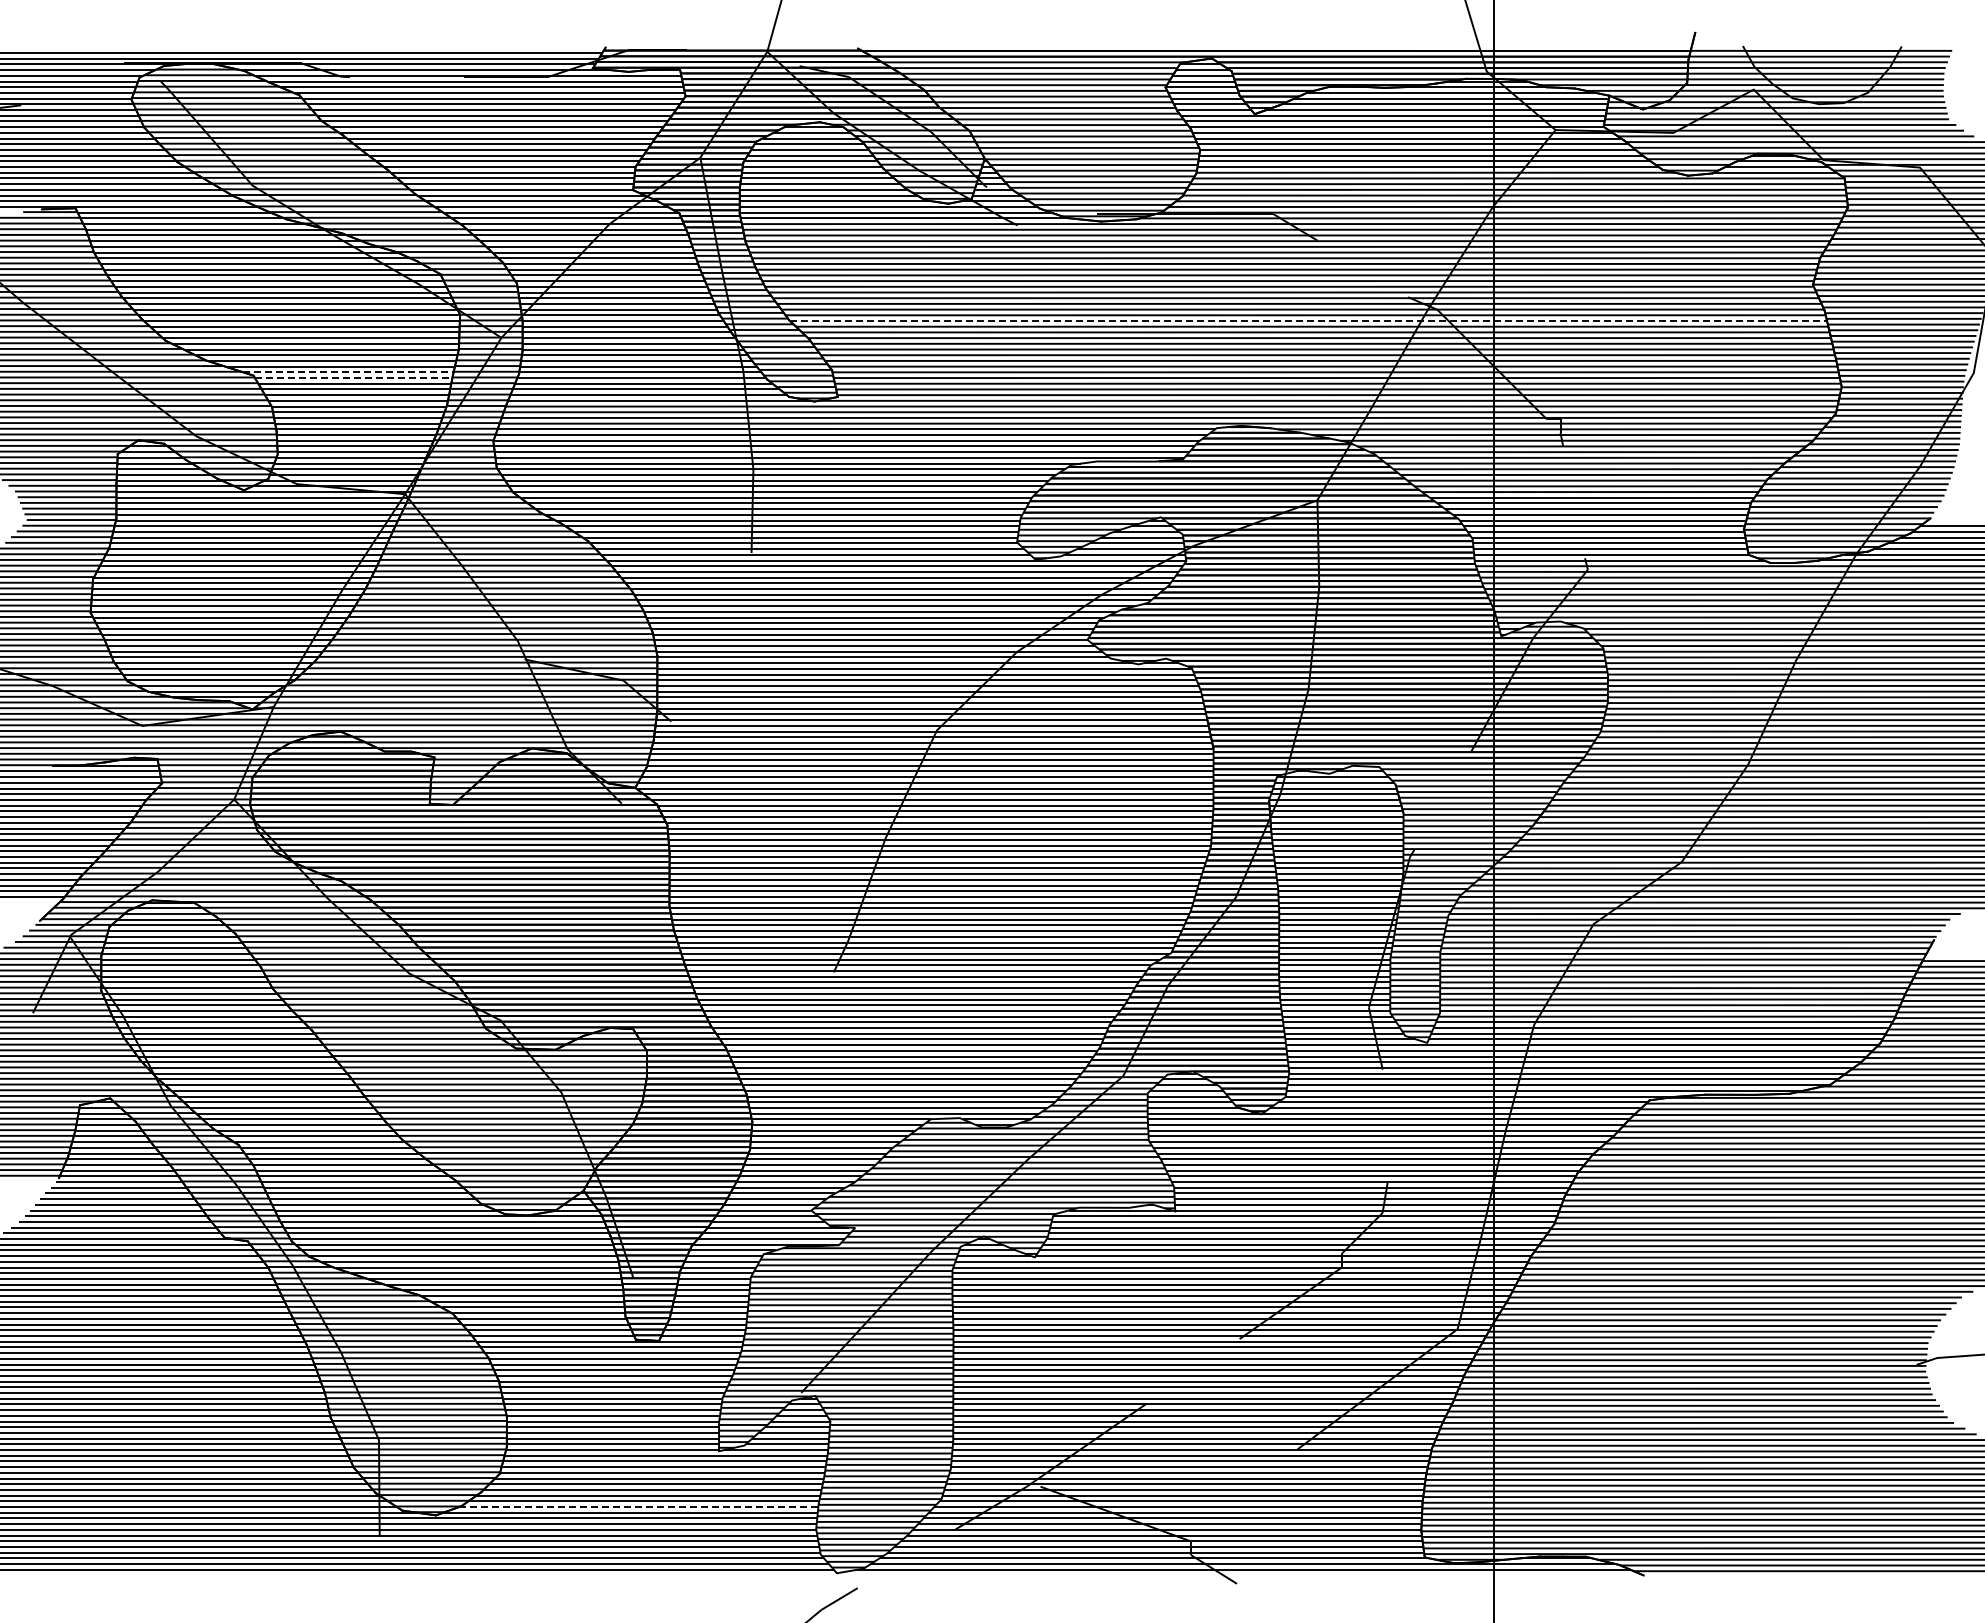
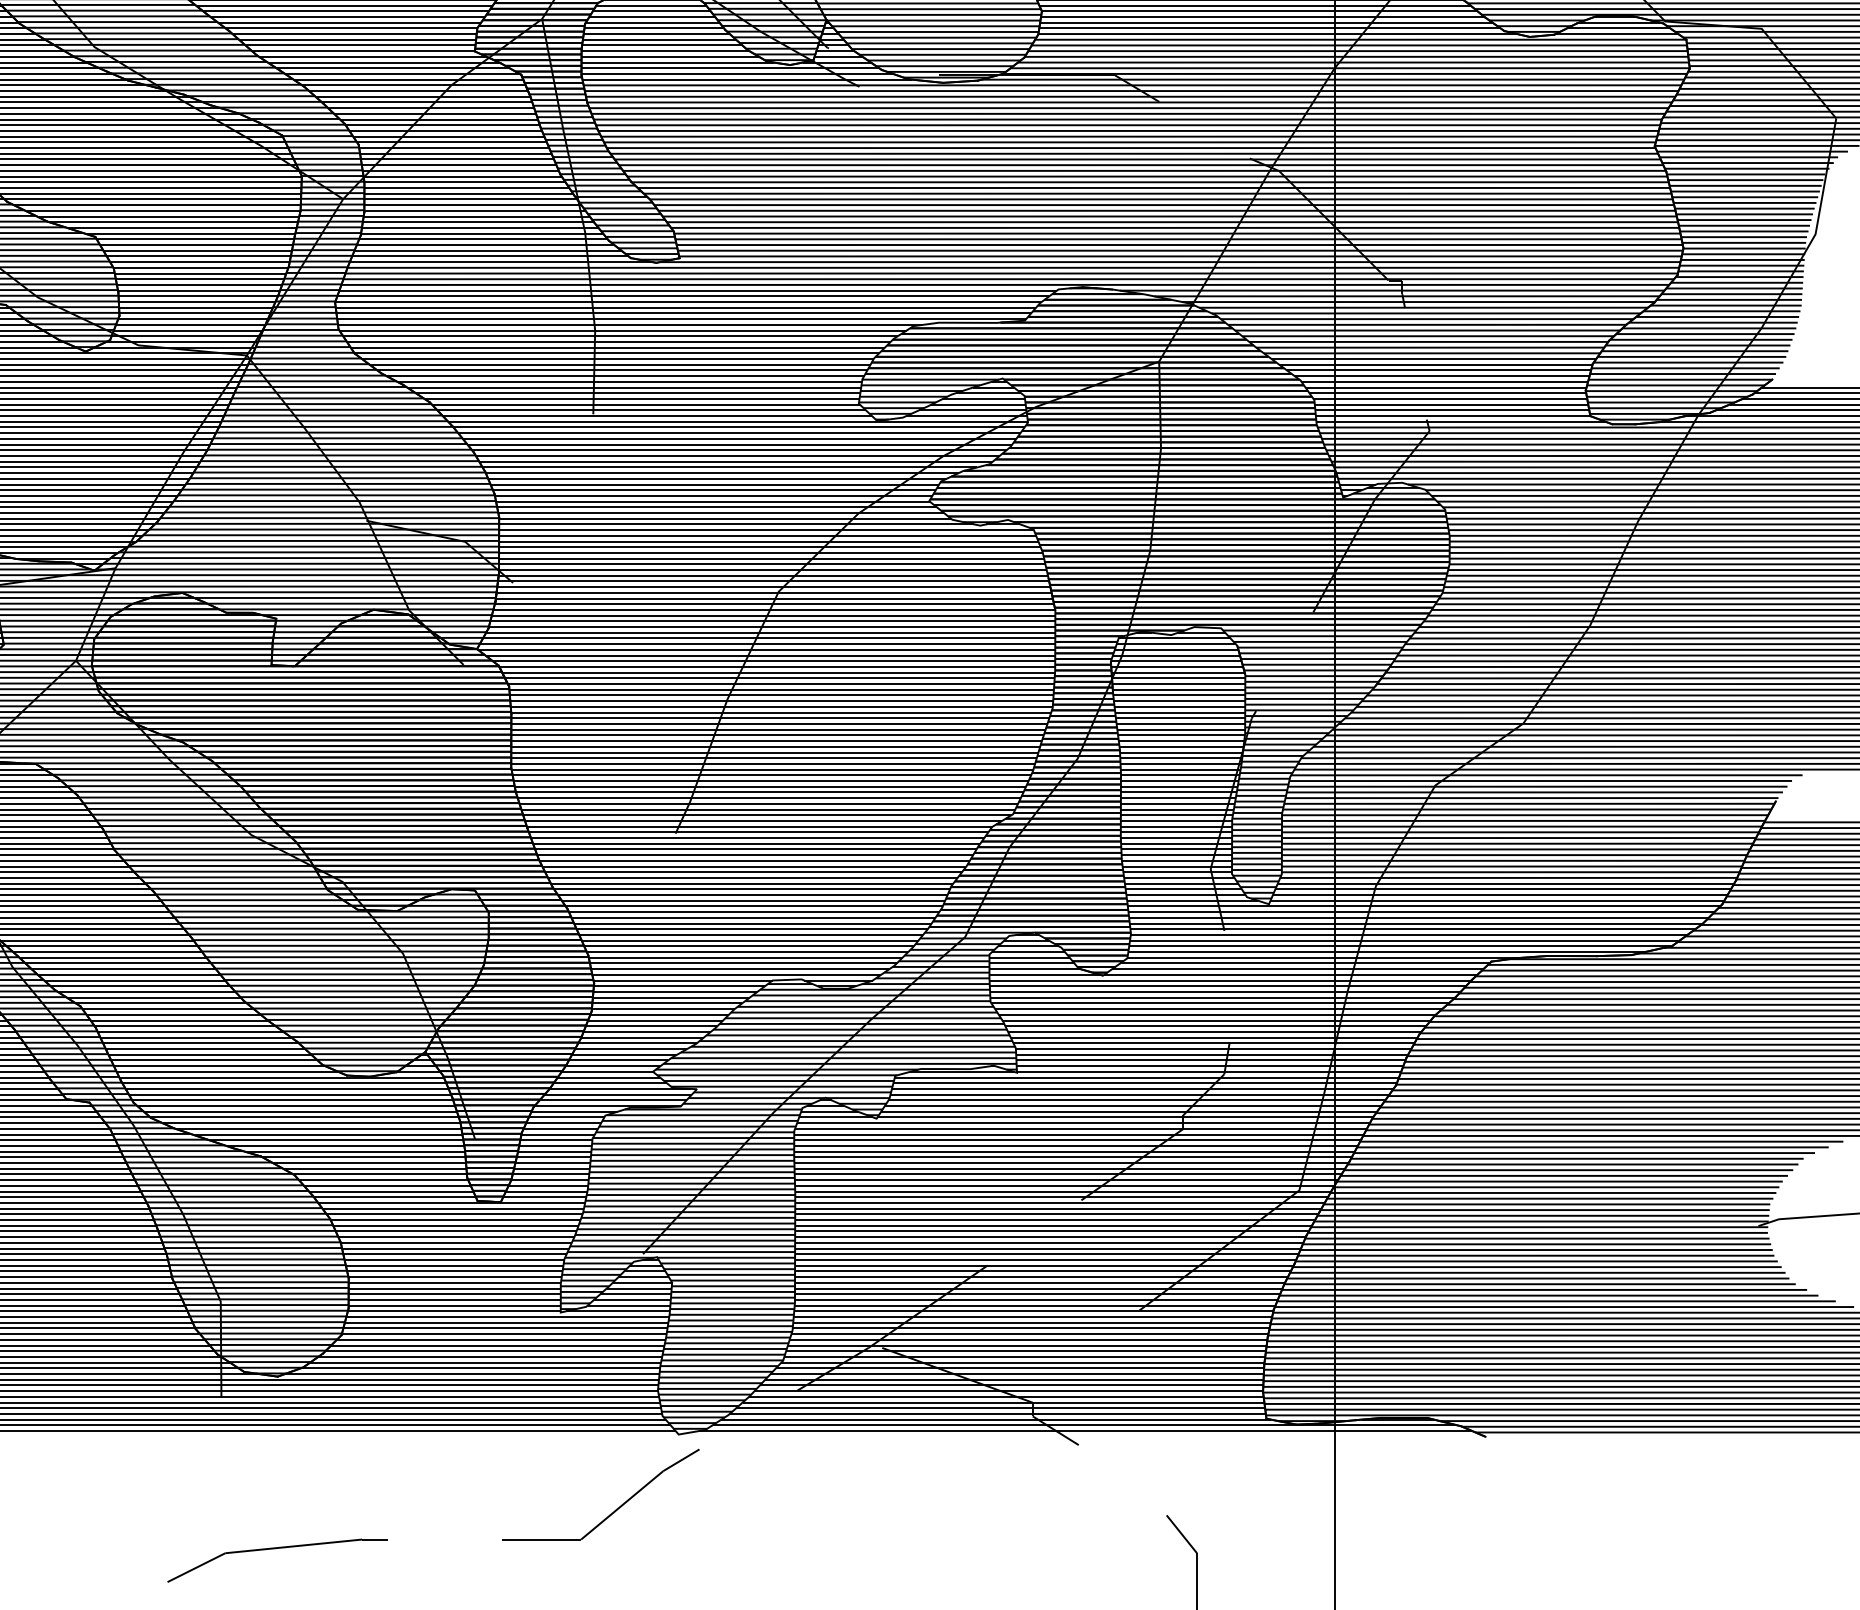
line: (1308, 321) -> (1150, 182), dashed -> solid
line: (348, 372) -> (190, 233), dashed -> solid
line: (353, 378) -> (195, 239), dashed -> solid
line: (638, 1507) -> (480, 1368), dashed -> solid

